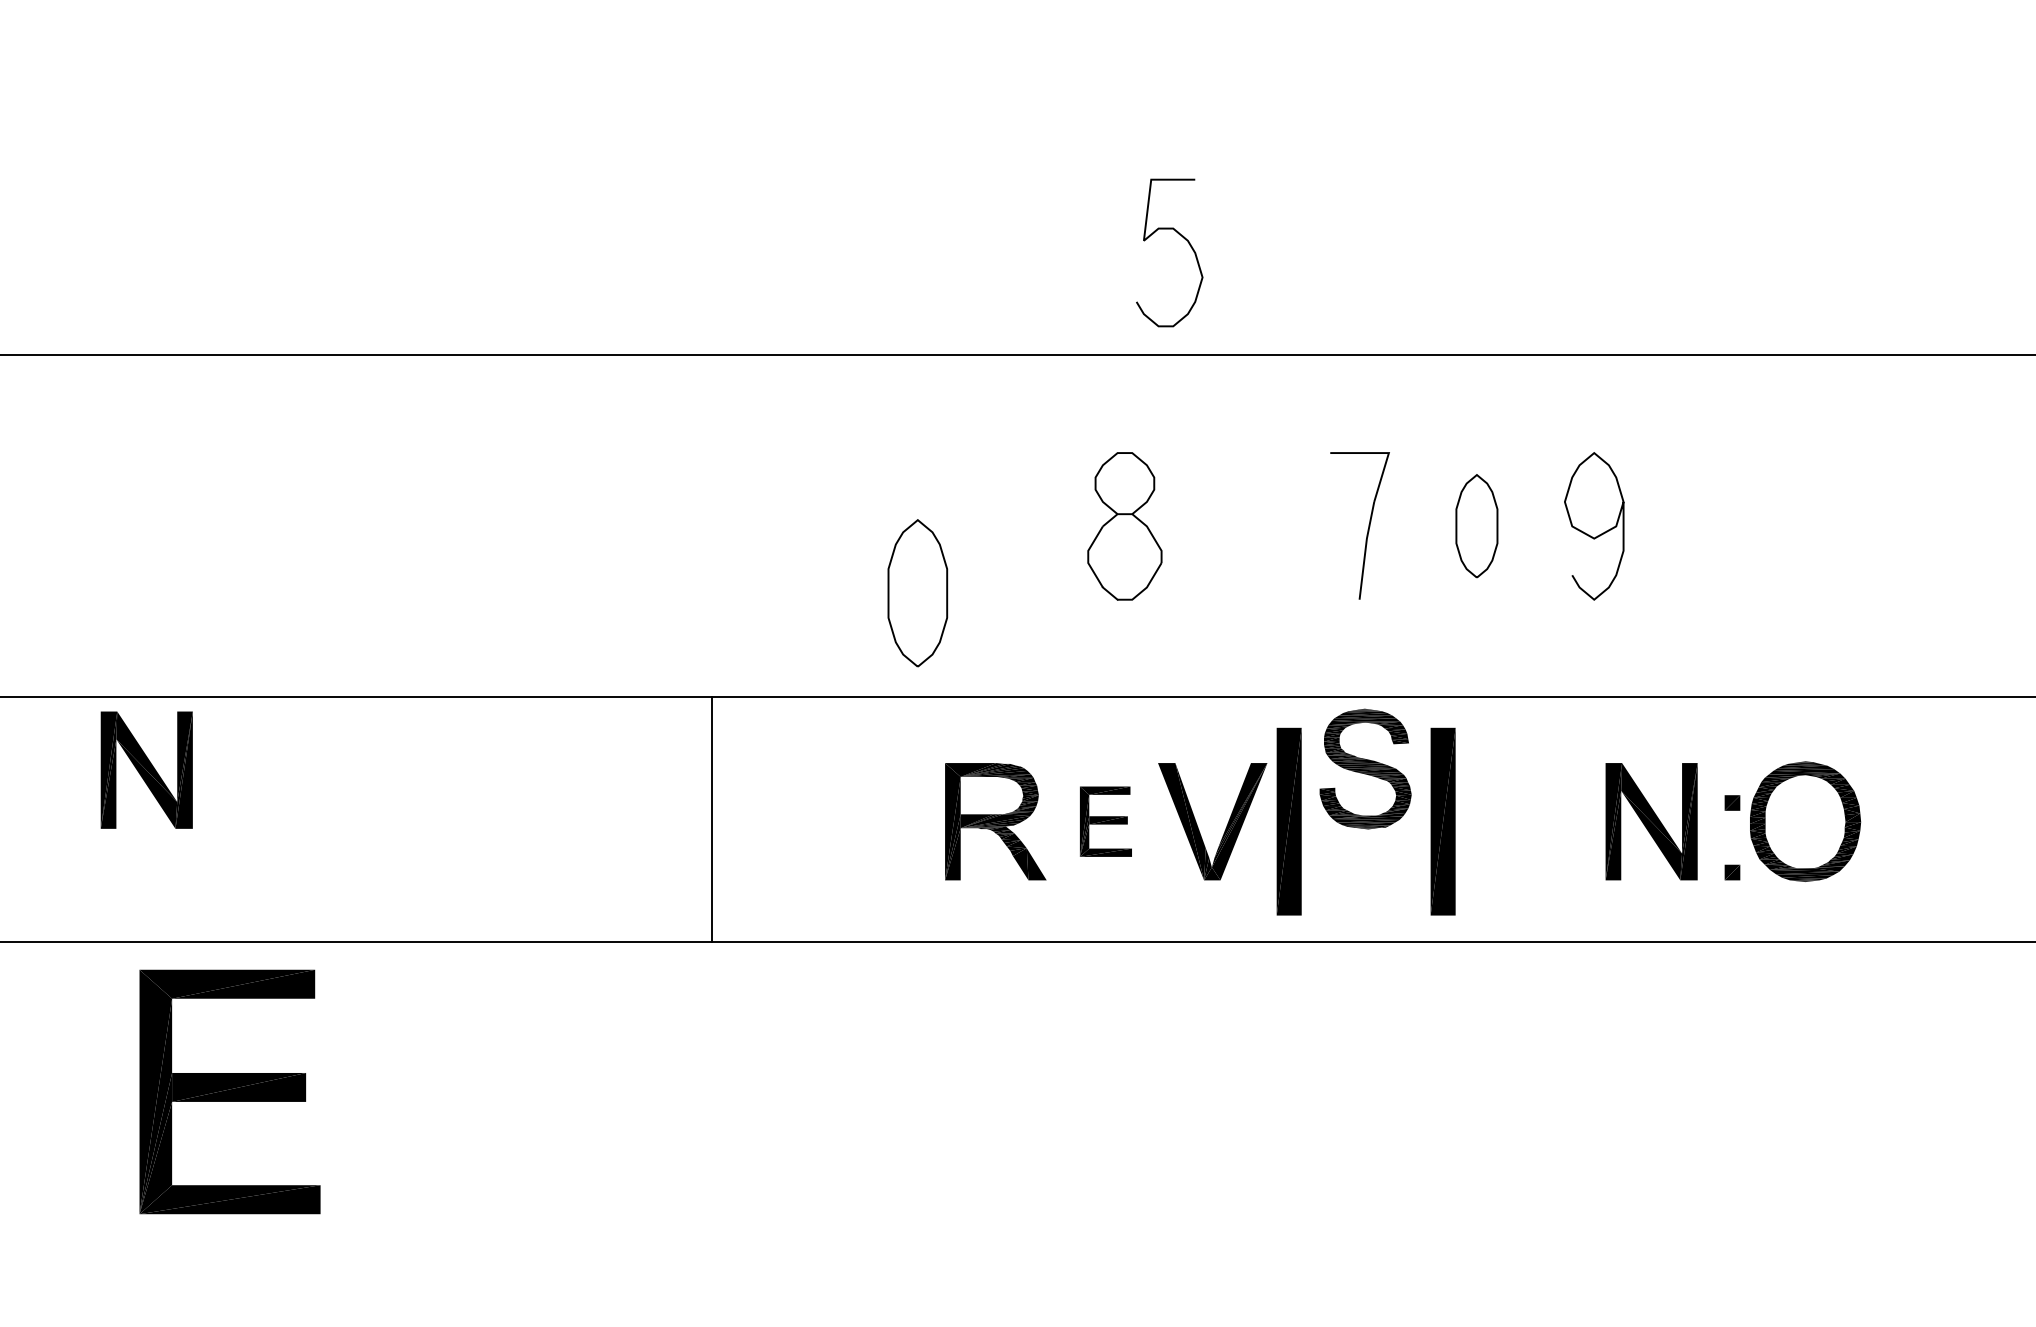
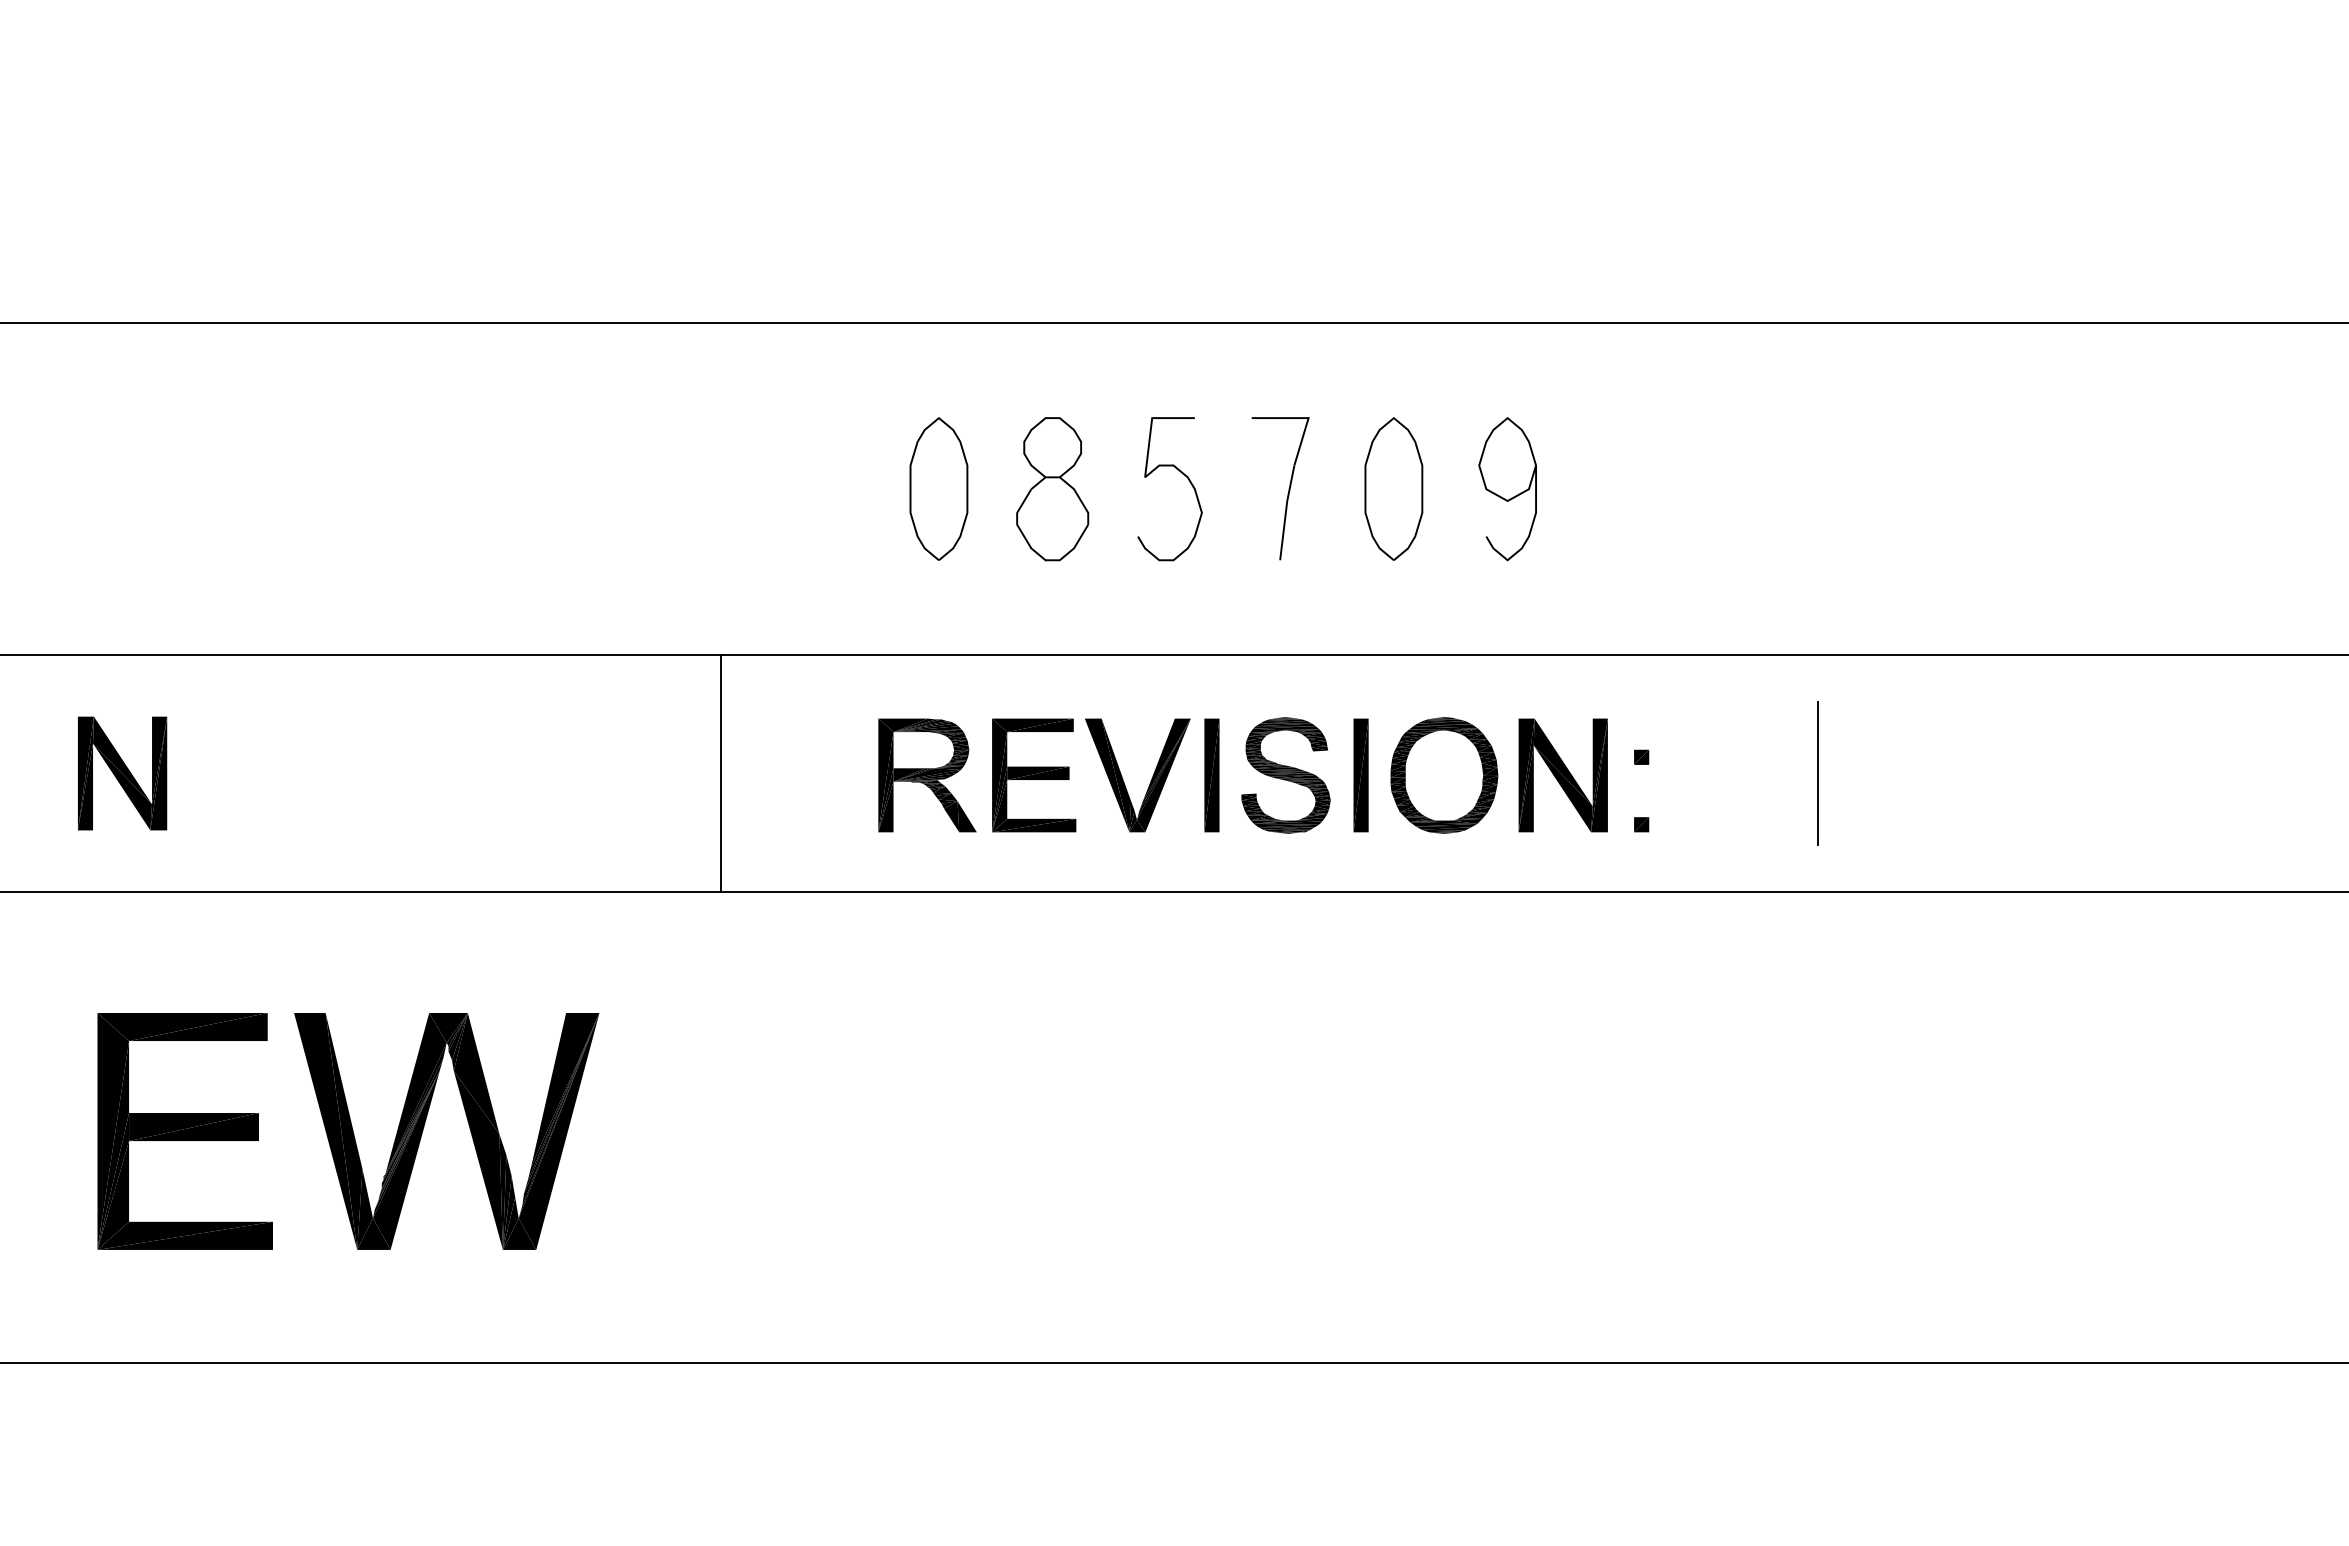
curve: (1183, 238) -> (1183, 475), moved
part: (1476, 525) -> (1393, 488), size x1.43
part: (917, 592) -> (938, 488), moved
part: (1365, 769) -> (1285, 775), moved
part: (146, 770) -> (122, 773), moved
line: (712, 819) -> (720, 773), moved
line: (1914, 819) -> (1818, 773), added
part: (1106, 821) -> (1034, 775), size x1.67
part: (1288, 821) -> (1211, 775), size x0.62
part: (1442, 821) -> (1360, 775), size x0.62
part: (1805, 821) -> (1444, 775), moved
part: (229, 1092) -> (184, 1131), moved
part: (476, 1184) -> (424, 1127), added

